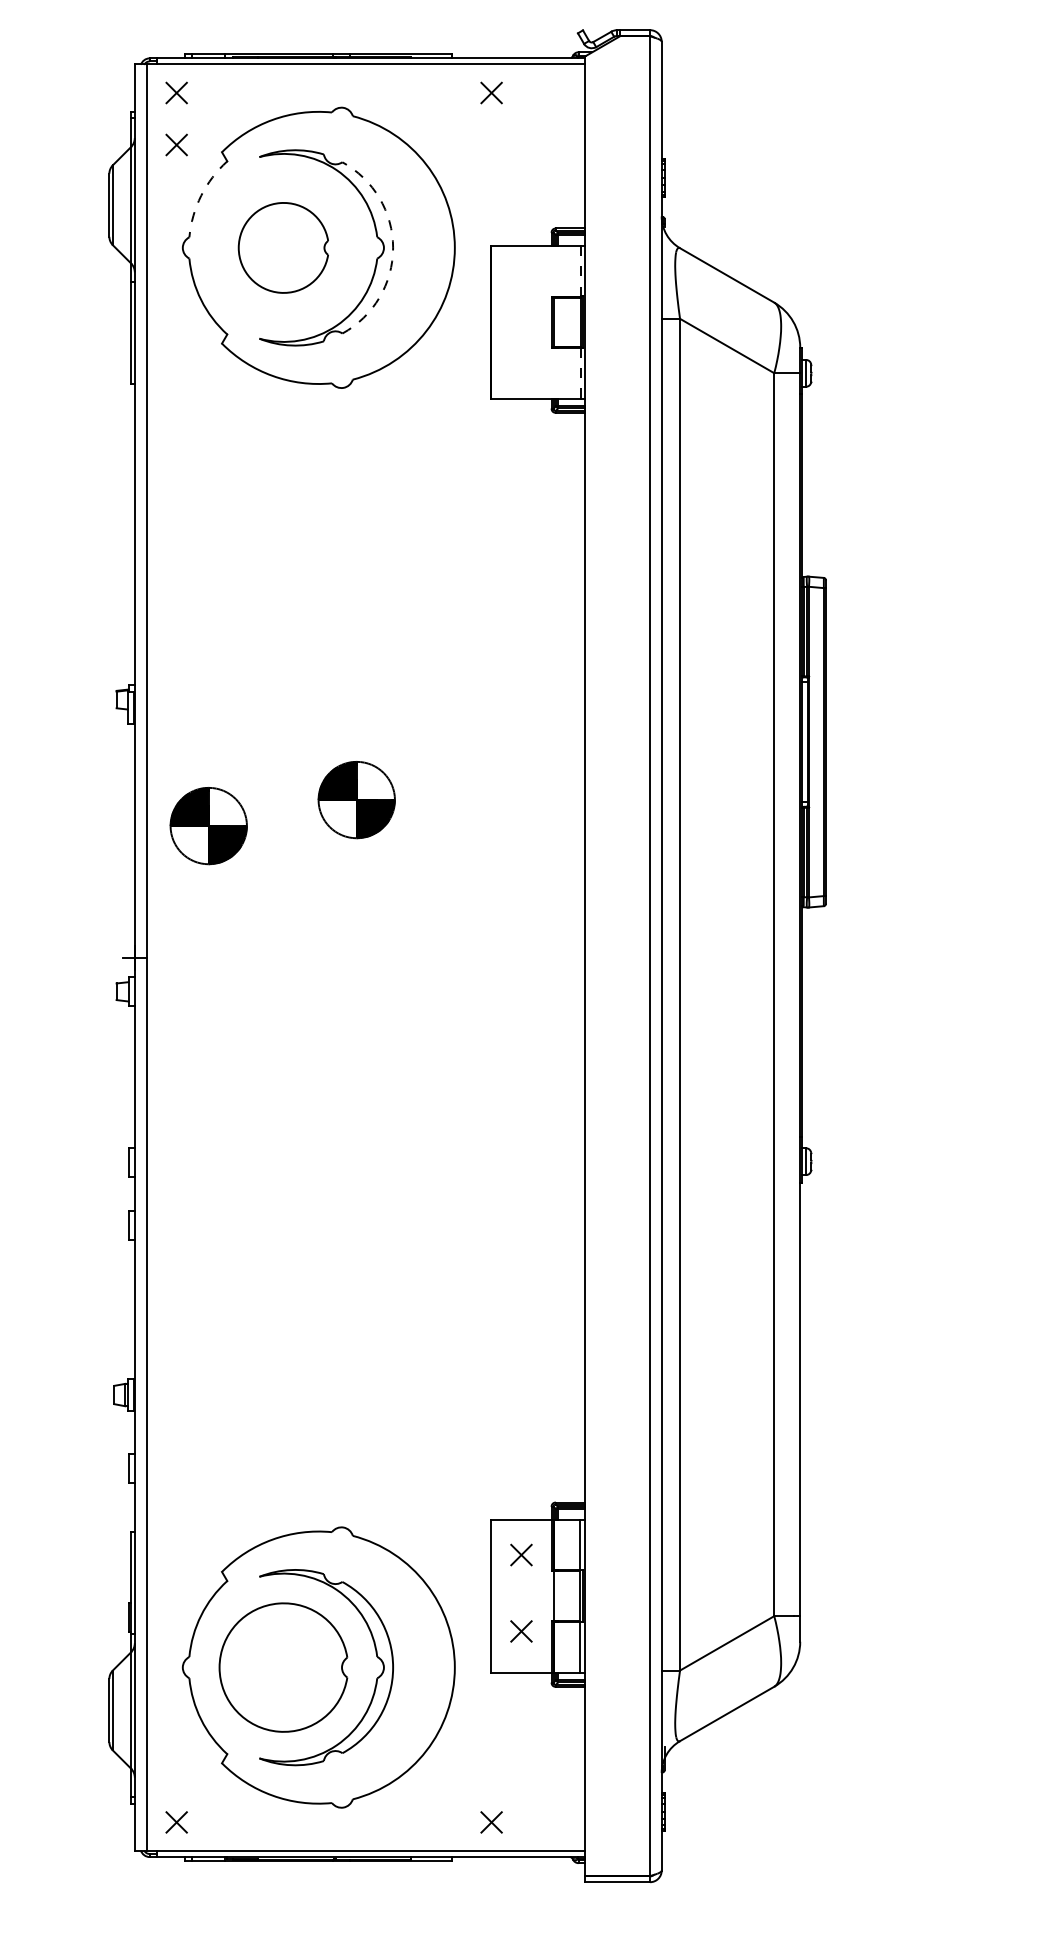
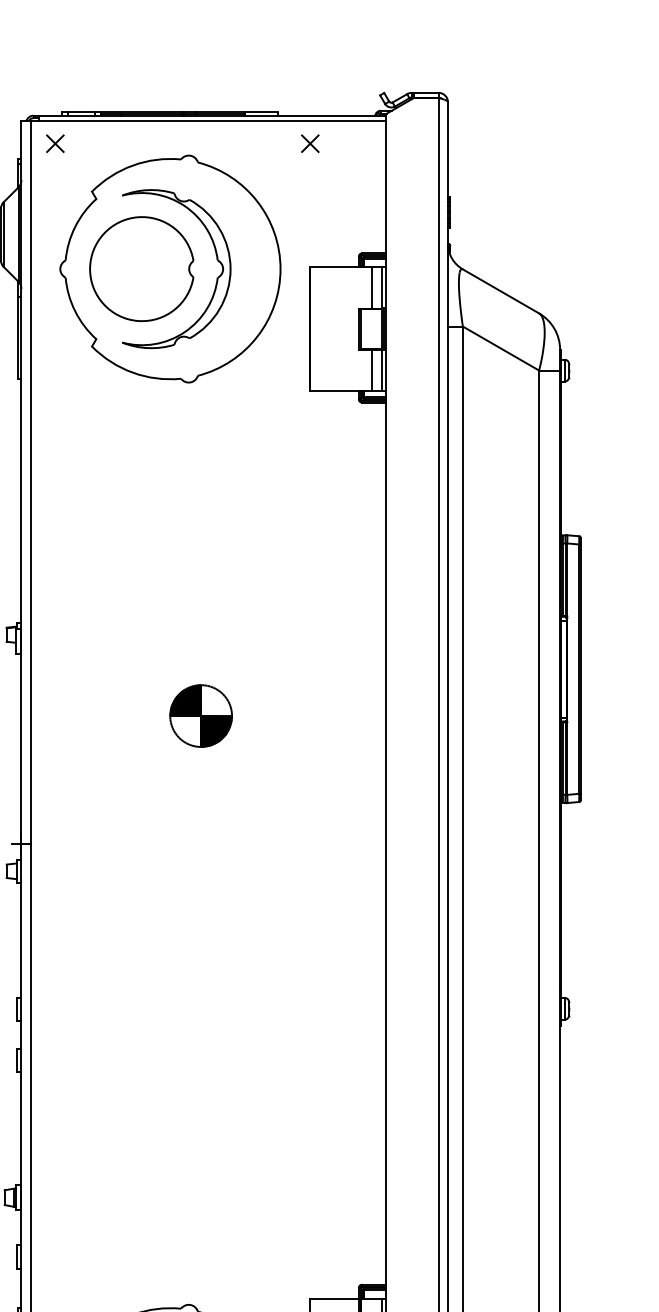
part: (176, 144) -> (55, 185), removed
arc: (201, 195) -> (75, 226), dashed -> solid
part: (283, 247) -> (141, 268), size x1.43
arc: (393, 247) -> (230, 268), dashed -> solid
line: (567, 270) -> (371, 287), added
line: (580, 270) -> (382, 287), dashed -> solid
line: (567, 372) -> (371, 369), added
line: (580, 373) -> (382, 370), dashed -> solid
part: (208, 826) -> (81, 737), removed

